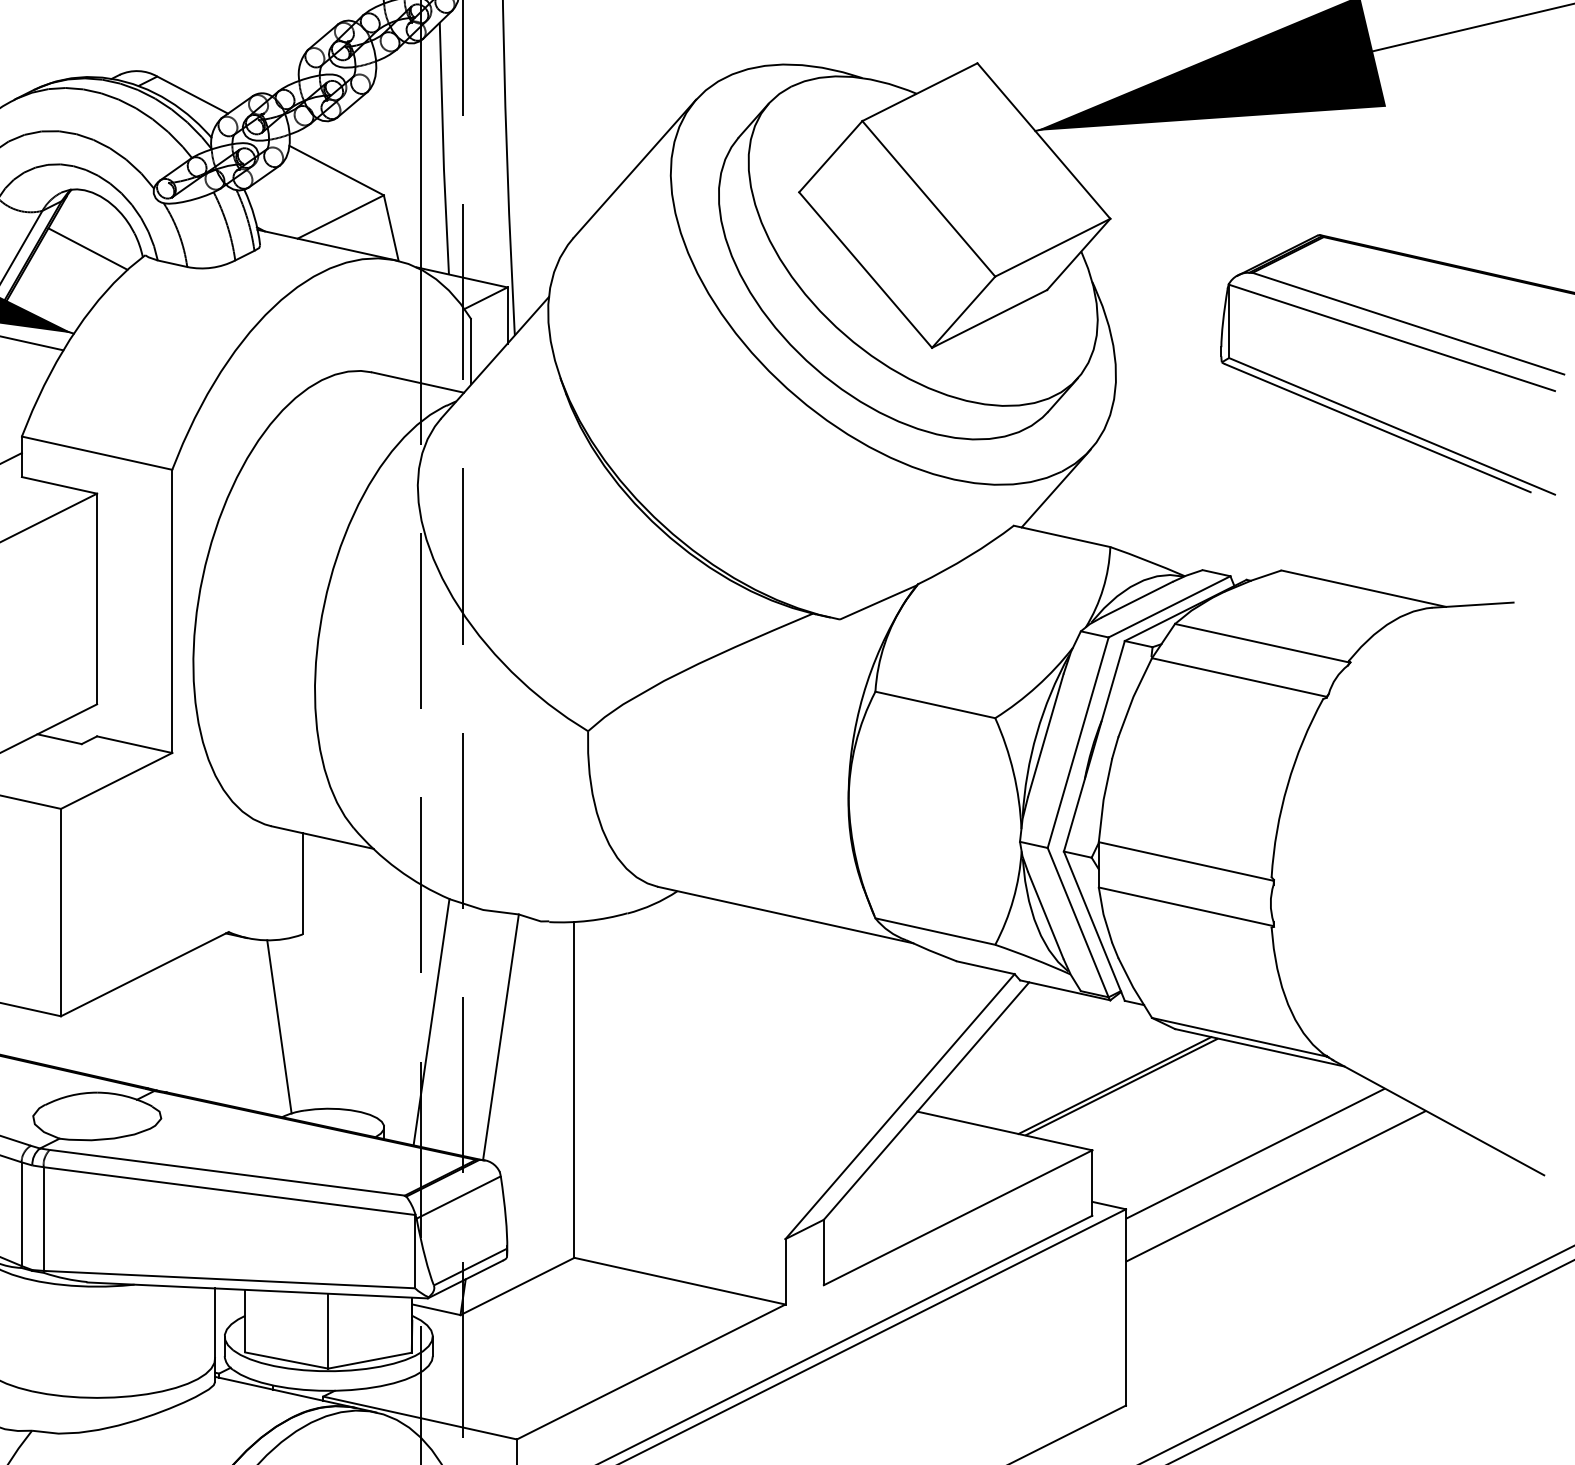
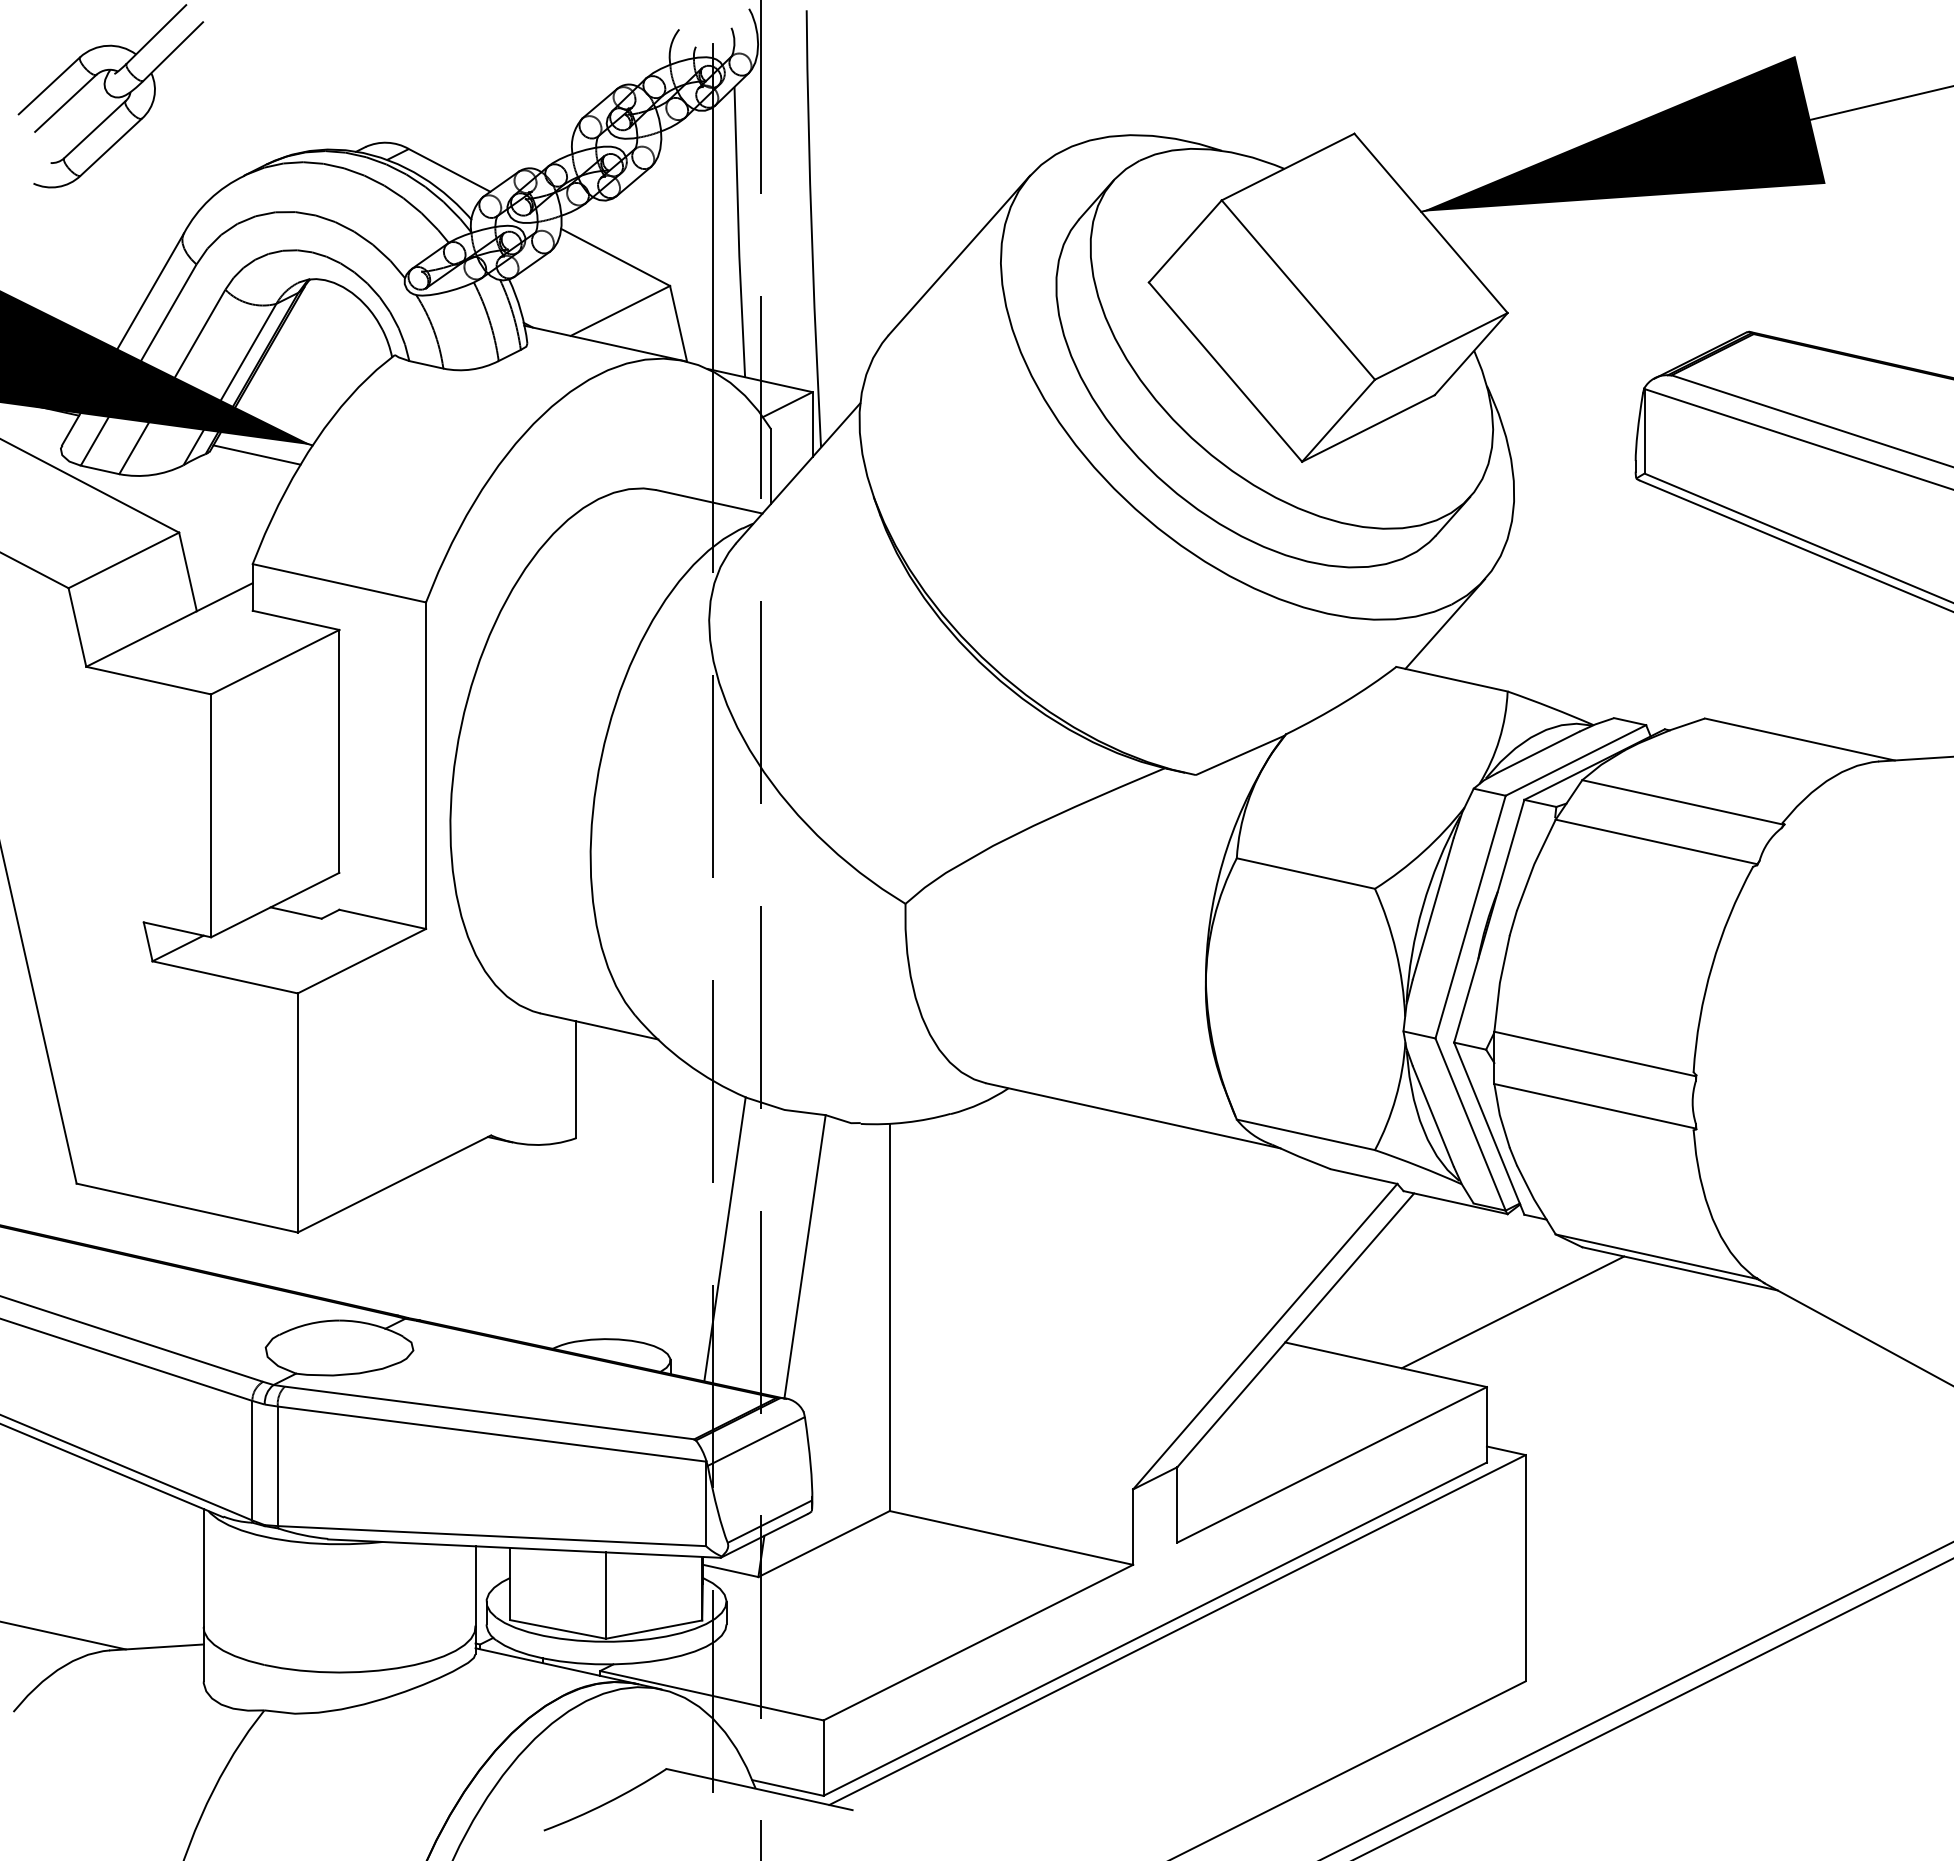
line: (87, 248) -> (328, 347), removed
line: (279, 1026) -> (549, 1244), removed
line: (1121, 1086) -> (1520, 1313), removed
line: (1255, 1153) -> (1674, 1390), removed
line: (1275, 1186) -> (1698, 1428), removed

